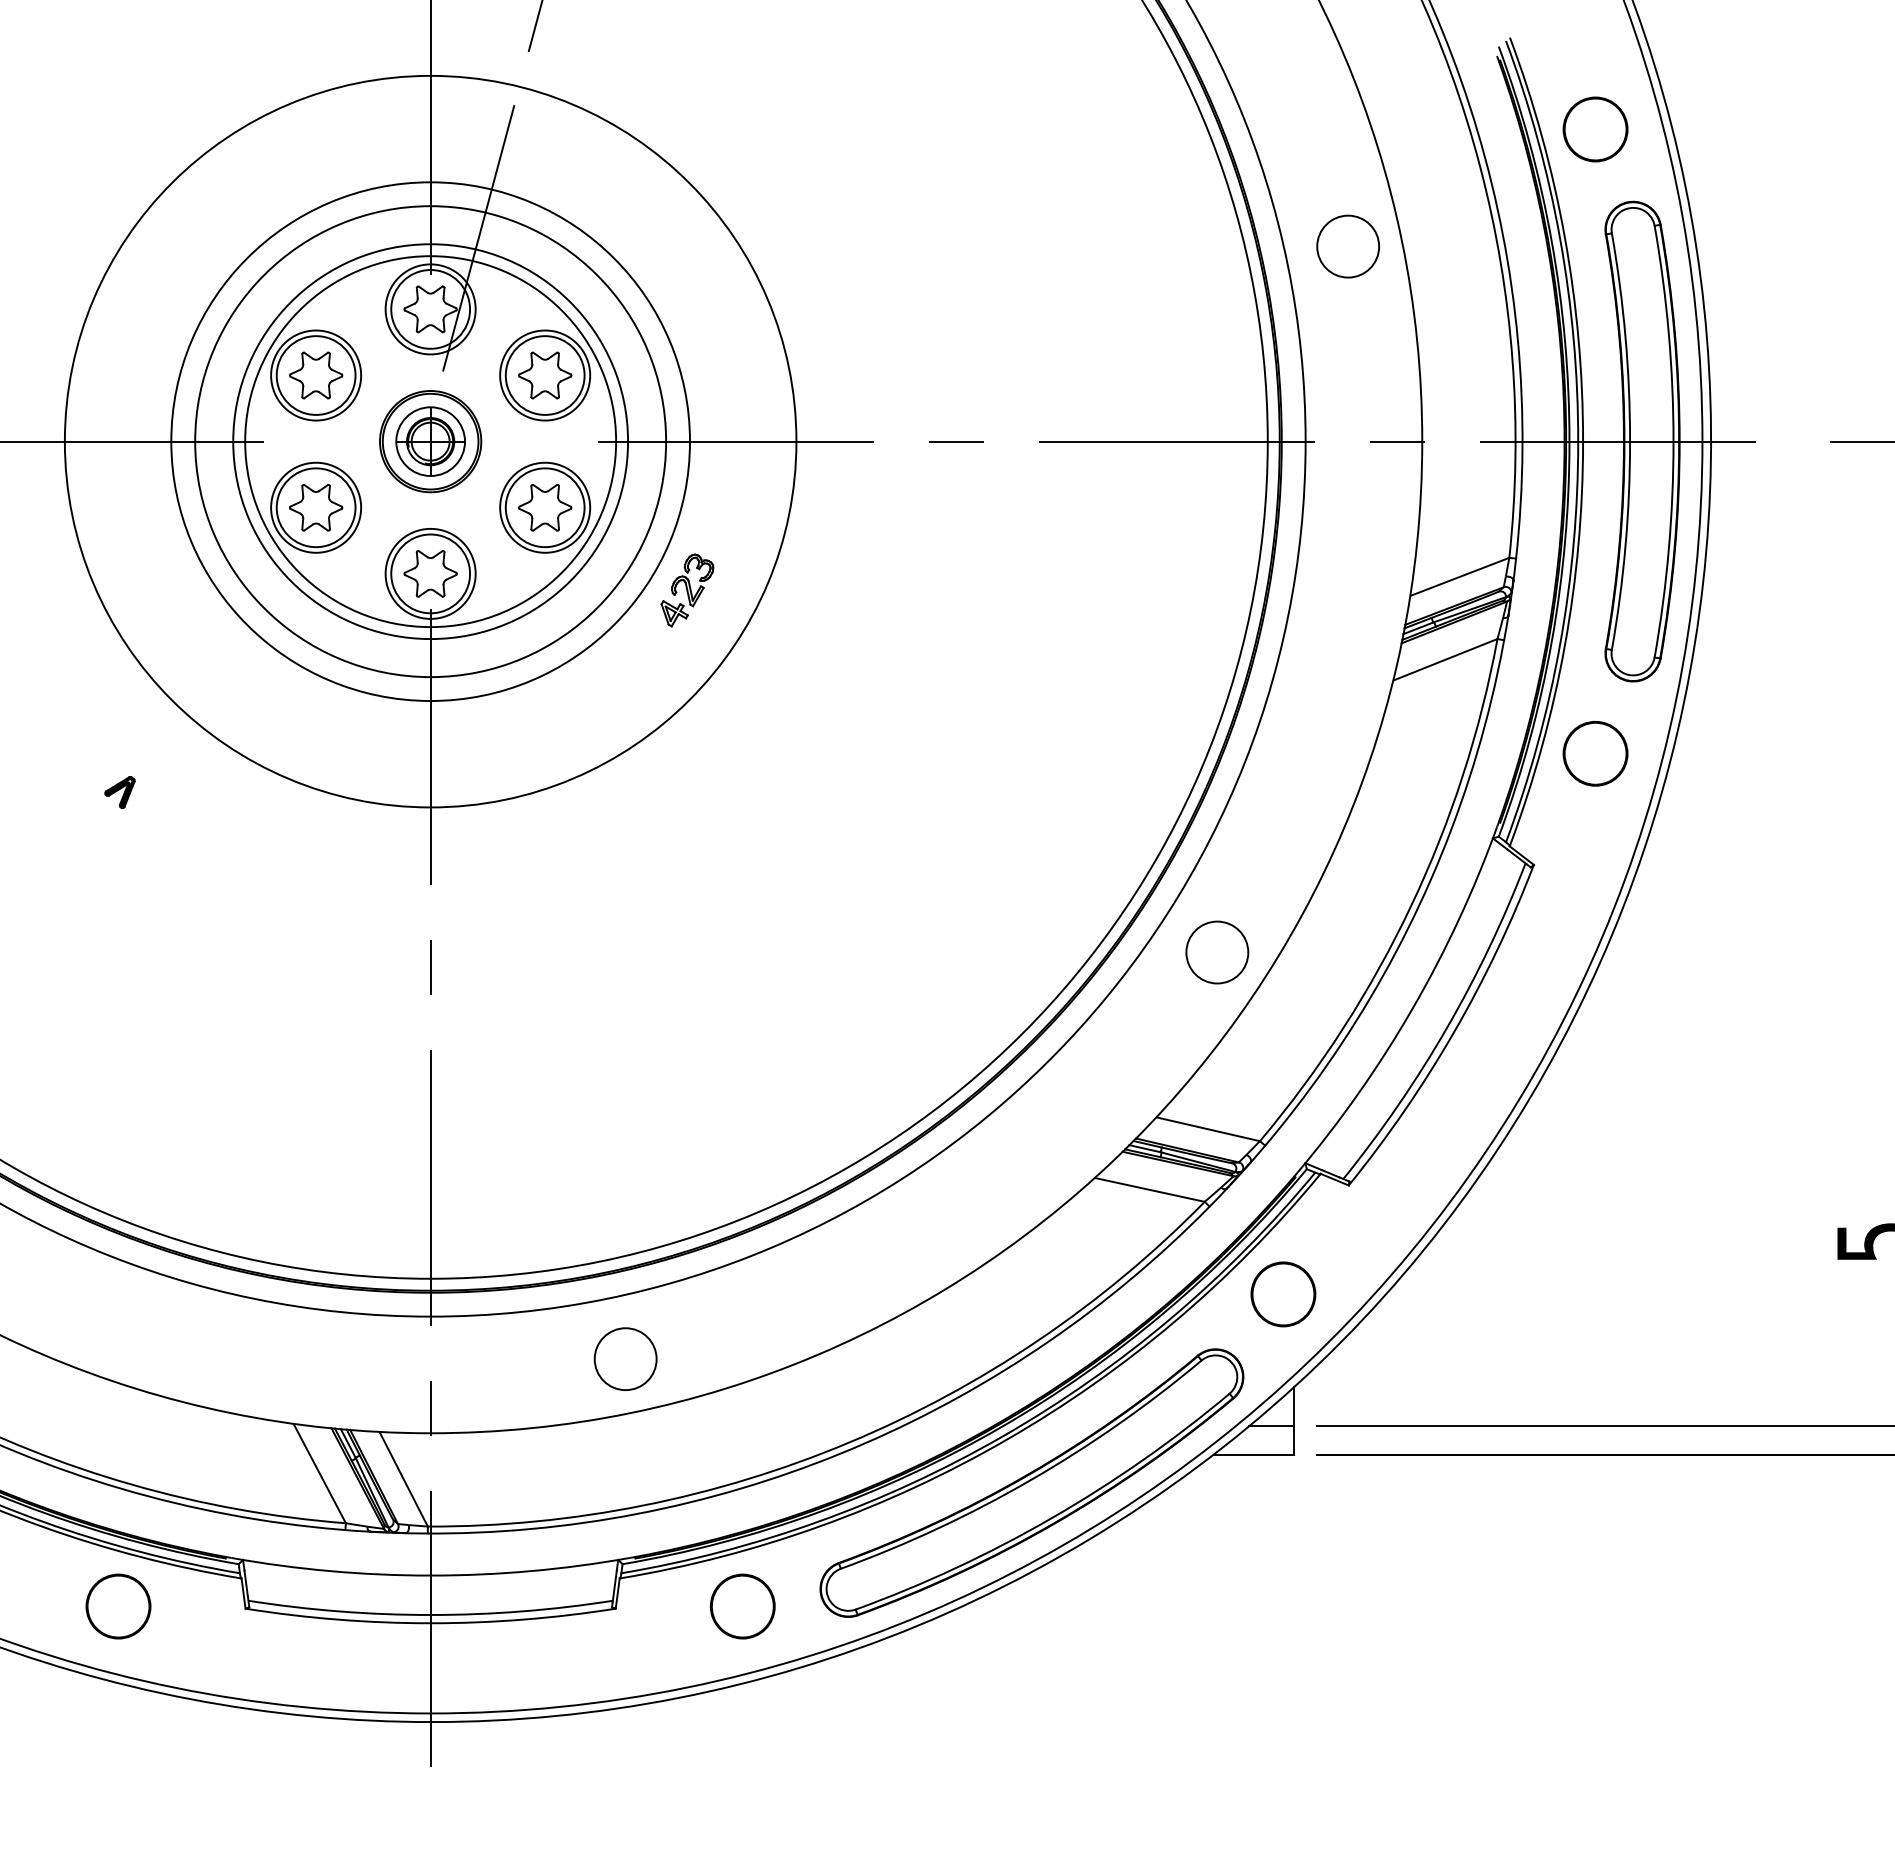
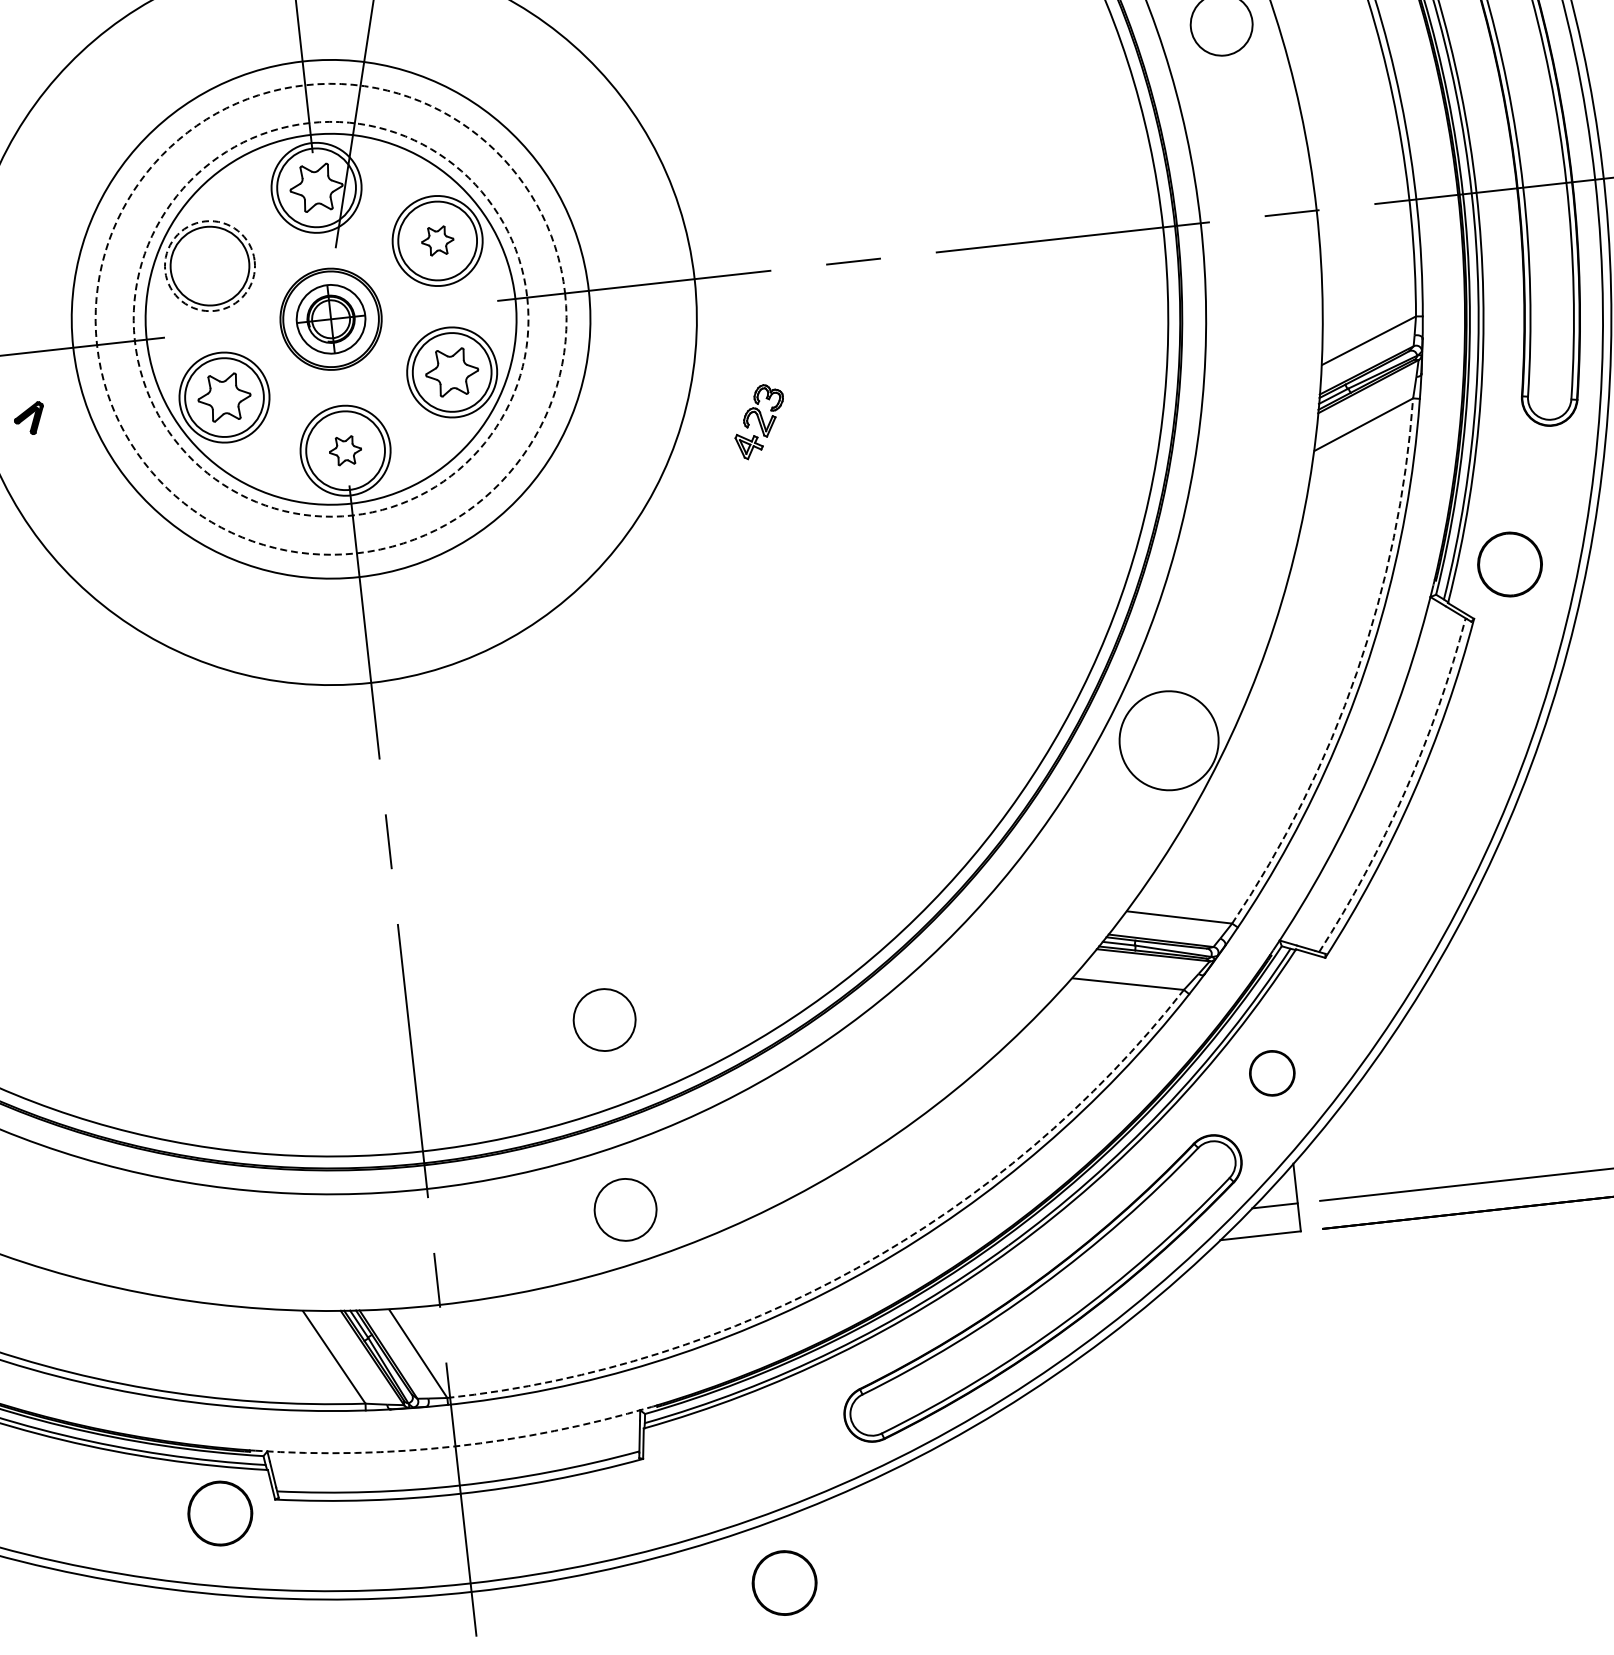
circle: (316, 375) -> (210, 266), solid -> dashed
part: (316, 375) -> (210, 266), removed
part: (545, 375) -> (437, 240), size x0.6
circle: (430, 441) -> (330, 319), solid -> dashed
circle: (430, 441) -> (330, 319), solid -> dashed
part: (430, 573) -> (345, 450), size x0.6
part: (687, 590) -> (759, 421), moved
part: (1595, 753) -> (1509, 564), moved
part: (119, 792) -> (29, 418), moved
arc: (1411, 905) -> (1356, 672), solid -> dashed
circle: (1217, 952) -> (1169, 740), size x1.6
arc: (1446, 1028) -> (1405, 791), solid -> dashed
circle: (625, 1167) -> (604, 1019), added
part: (1283, 1294) -> (1272, 1073), size x0.7
arc: (849, 1442) -> (857, 1268), solid -> dashed
arc: (430, 1575) -> (455, 1446), solid -> dashed
part: (118, 1606) -> (220, 1513), moved
part: (742, 1606) -> (784, 1583), moved

